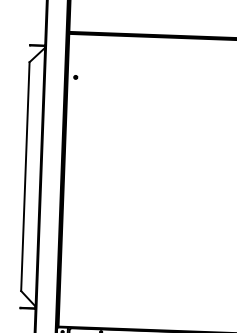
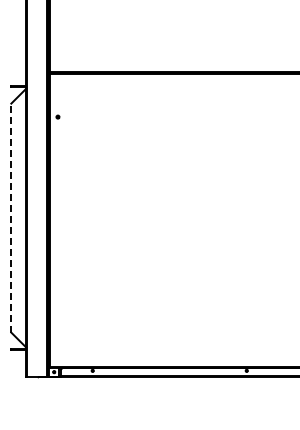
line: (25, 176) -> (11, 217), solid -> dashed

